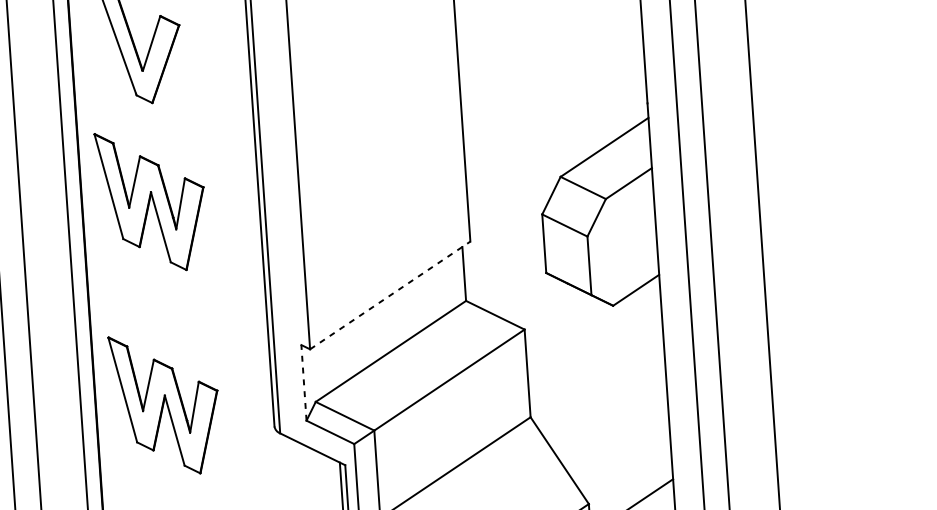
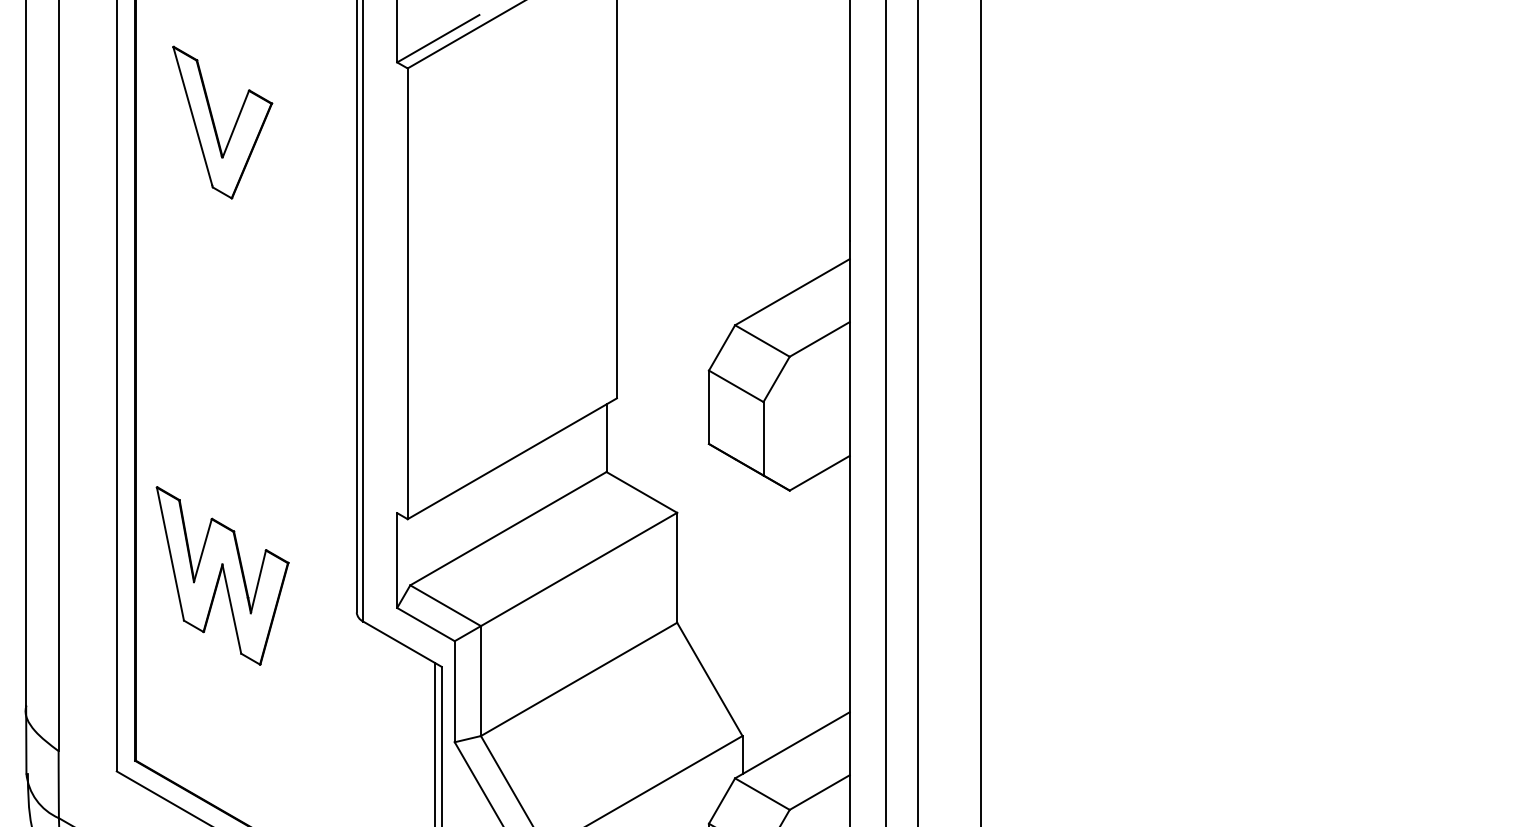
part: (151, 200) -> (222, 320), removed
line: (390, 295) -> (512, 458), dashed -> solid
line: (304, 382) -> (397, 560), dashed -> solid

